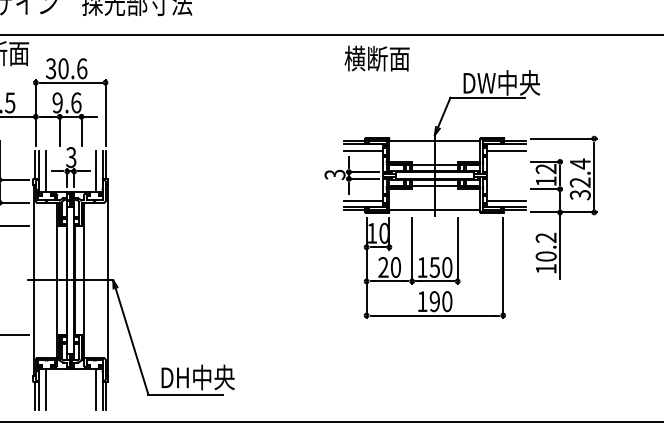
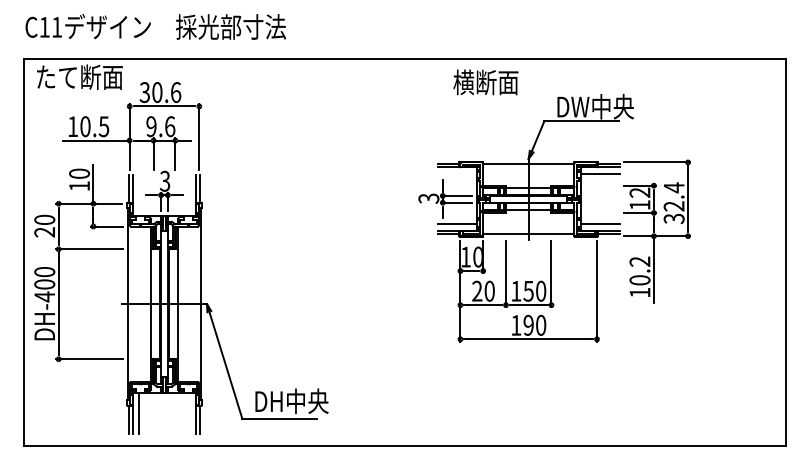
text: (376, 58) -> (485, 82), moved
line: (362, 150) -> (456, 174), removed
line: (45, 170) -> (139, 194), removed
line: (95, 170) -> (189, 194), removed
line: (95, 388) -> (189, 412), removed

